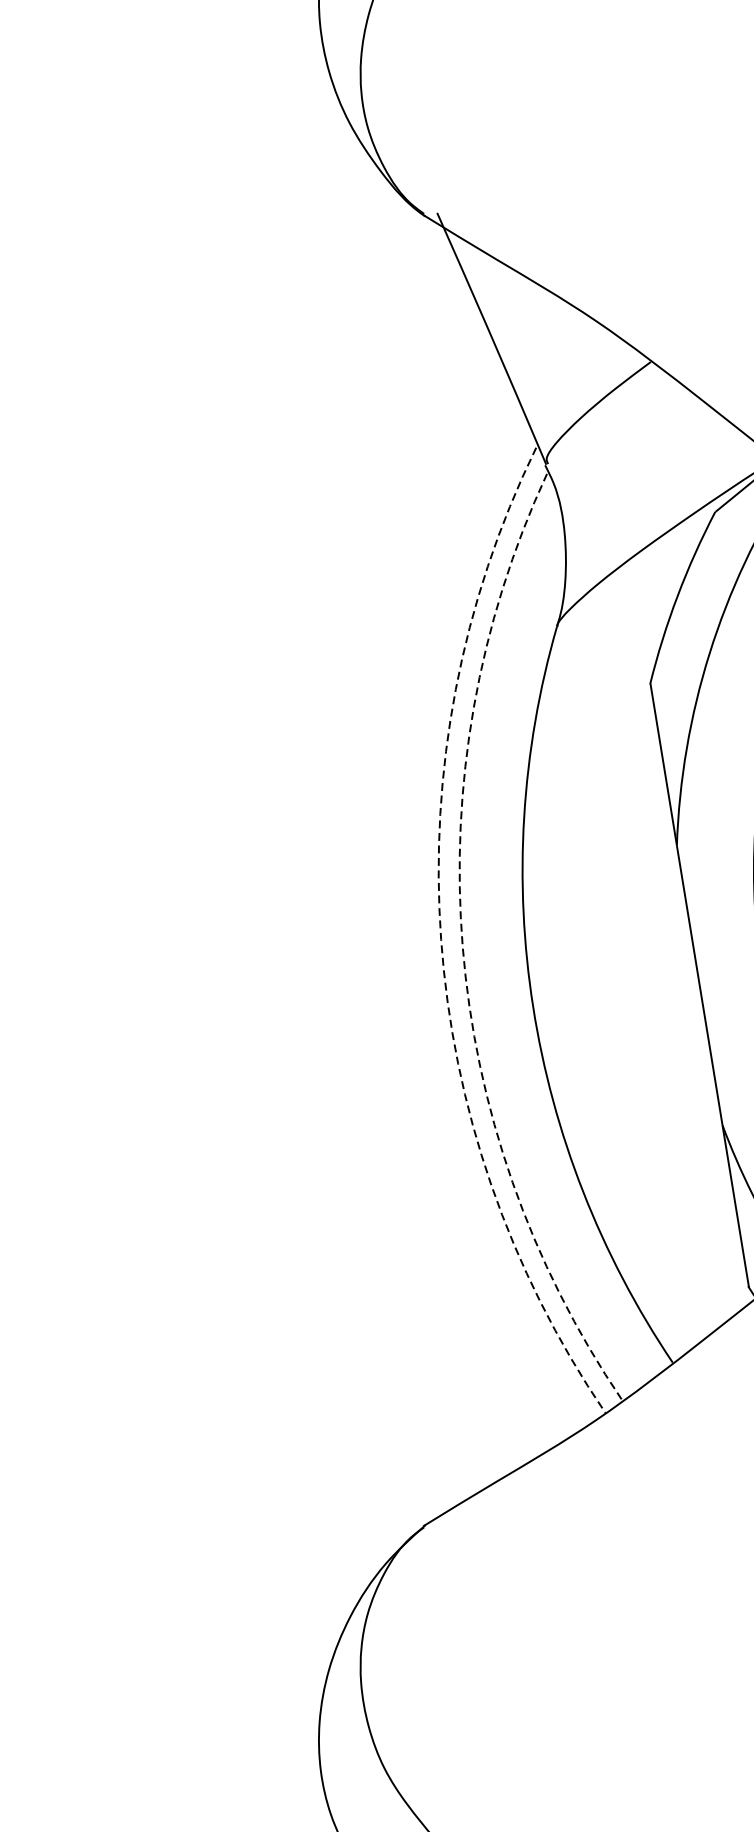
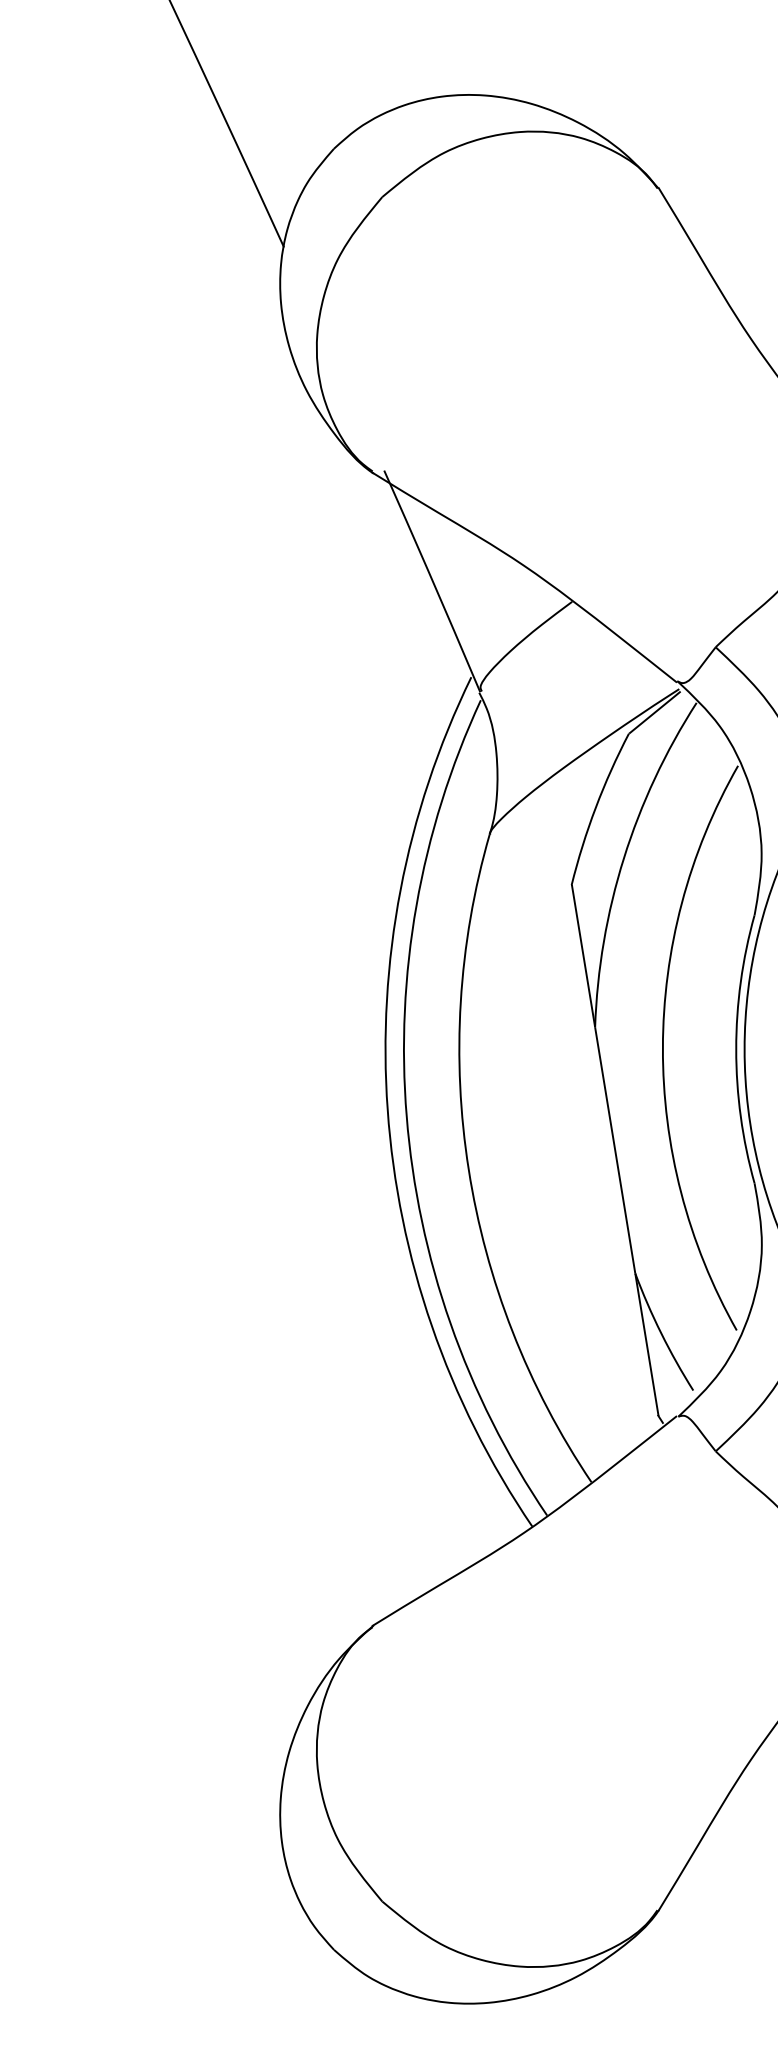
arc: (440, 940) -> (387, 1110), dashed -> solid
arc: (462, 946) -> (406, 1116), dashed -> solid

